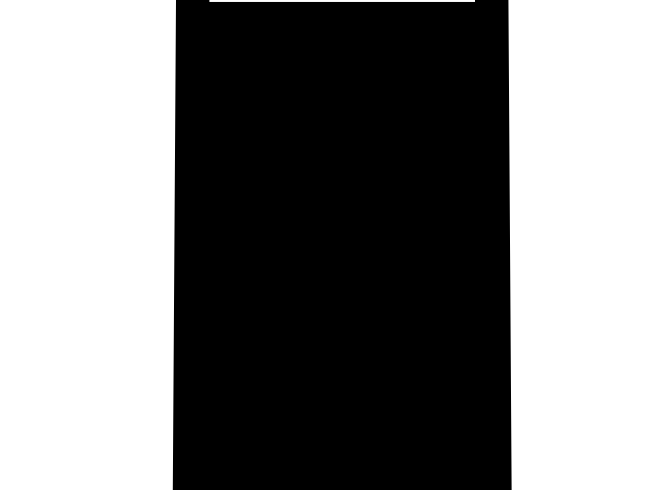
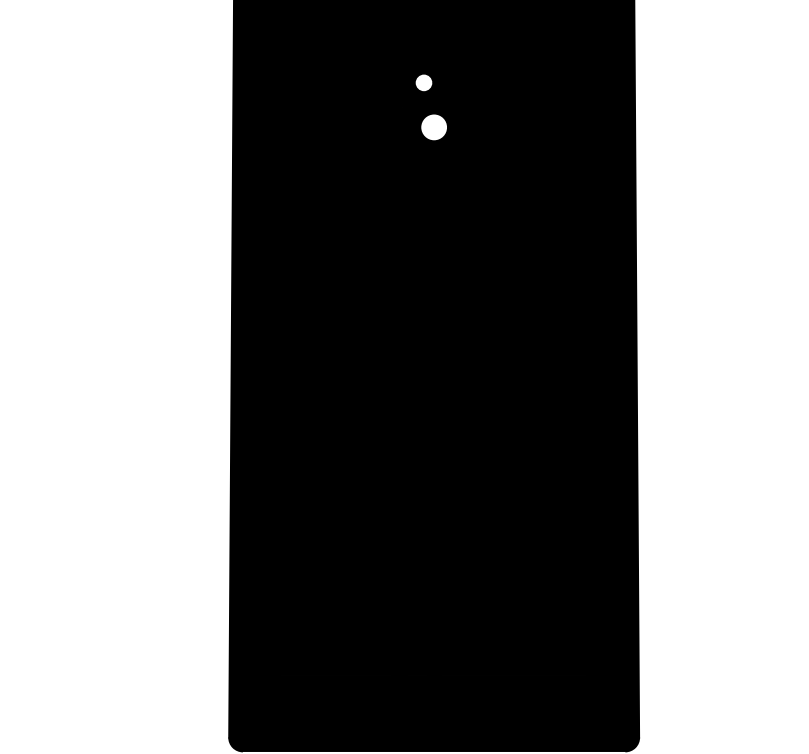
fill: (333, 115) -> (423, 82), removed
fill: (342, 153) -> (434, 127), removed

